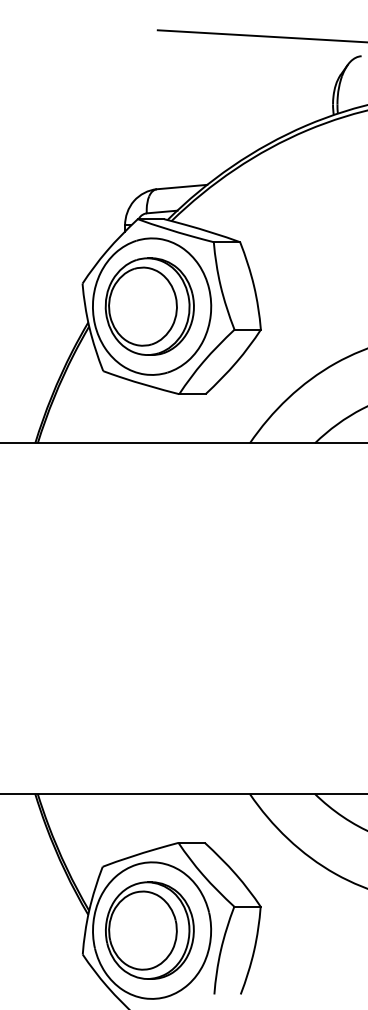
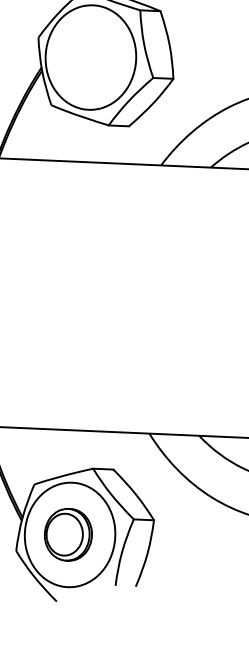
part: (149, 306) -> (88, 57), removed
part: (149, 930) -> (68, 534), size x0.7

